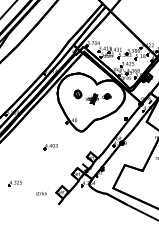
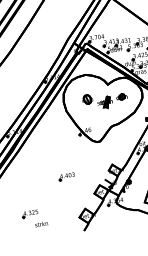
part: (50, 147) -> (66, 177), moved
text: (41, 193) -> (41, 224), moved

